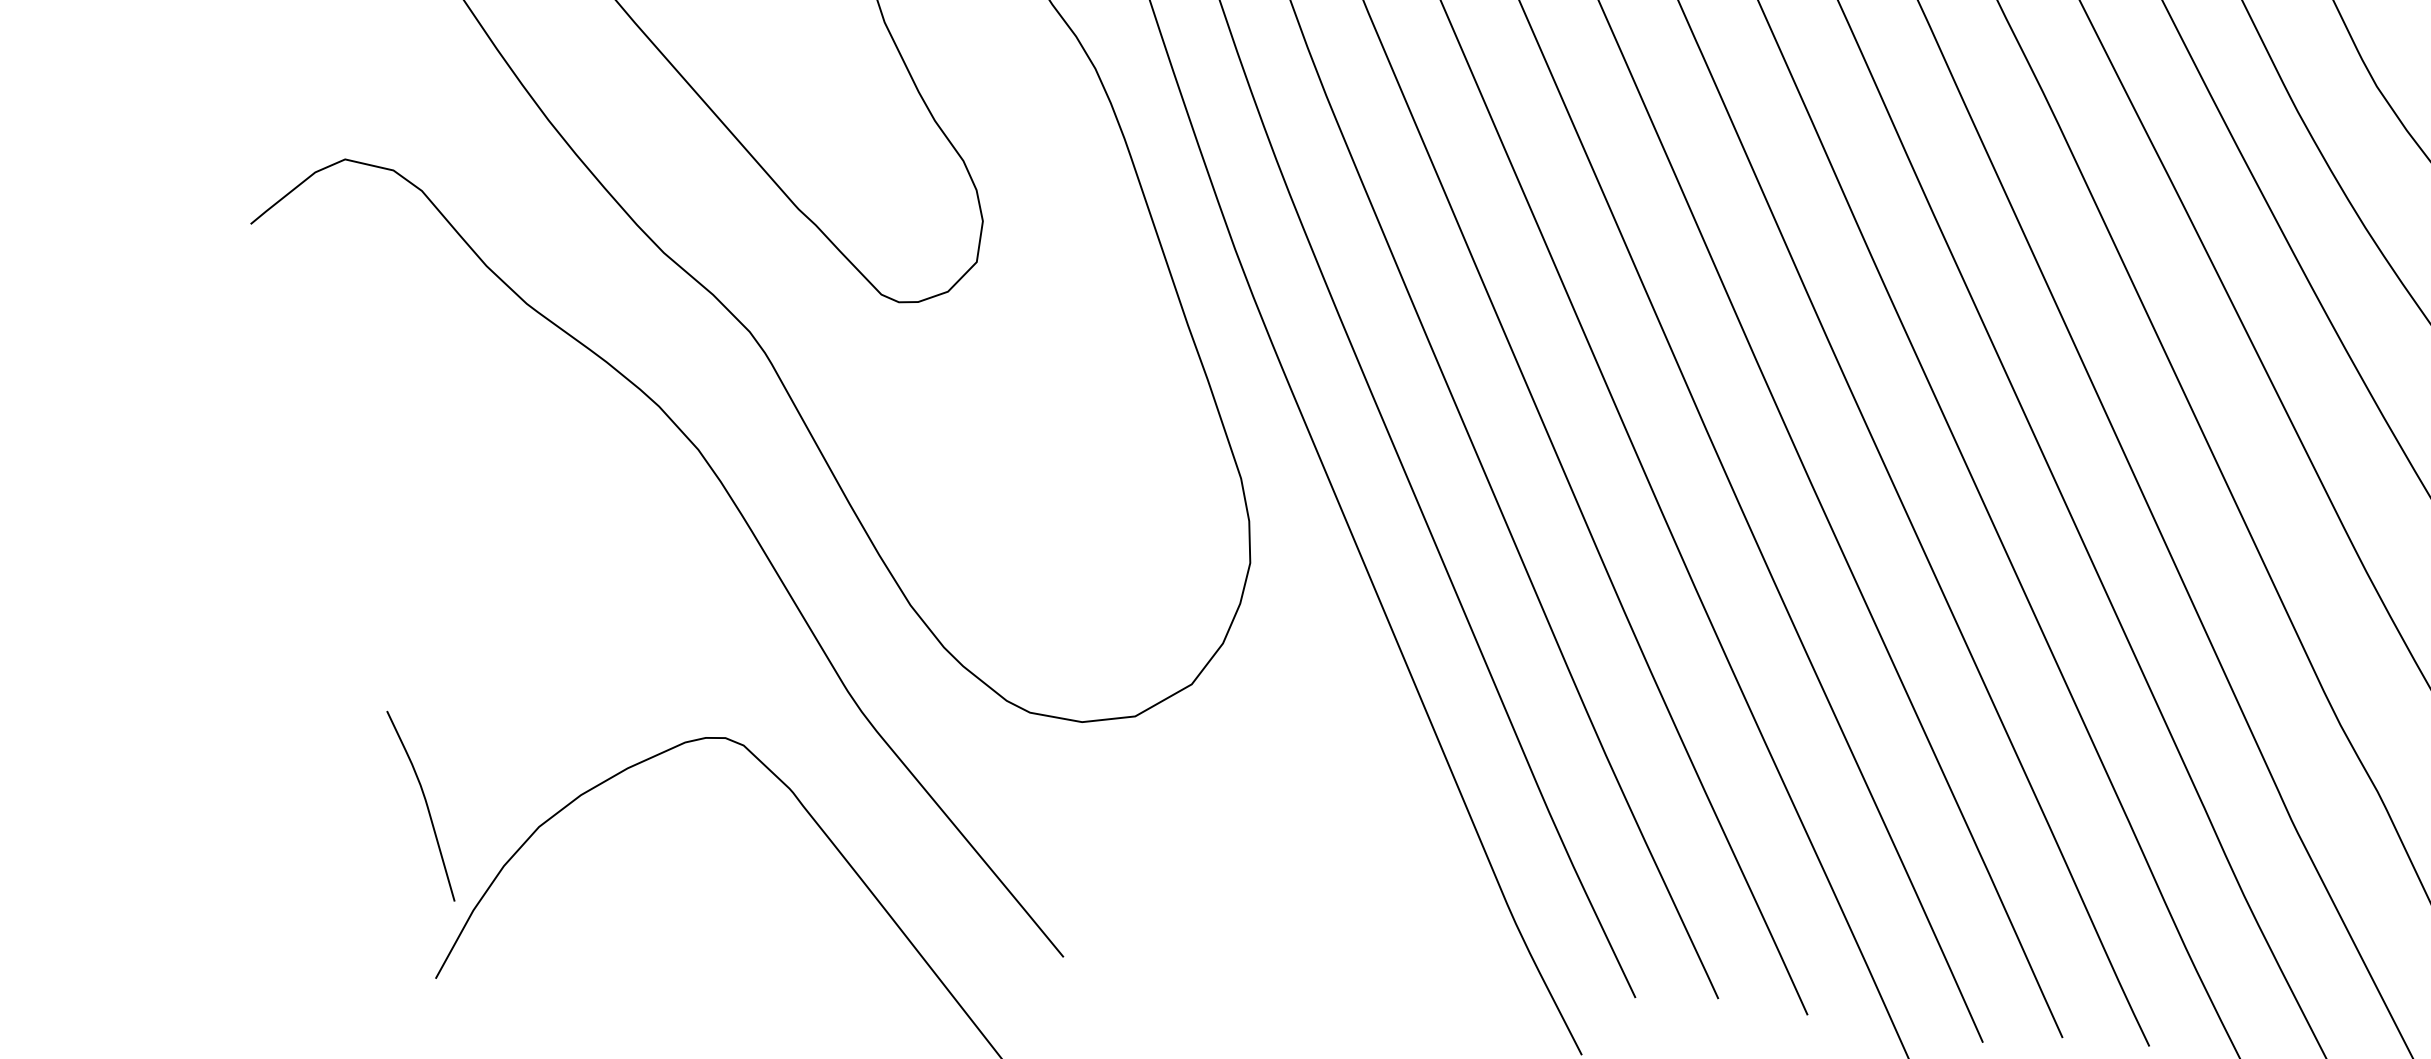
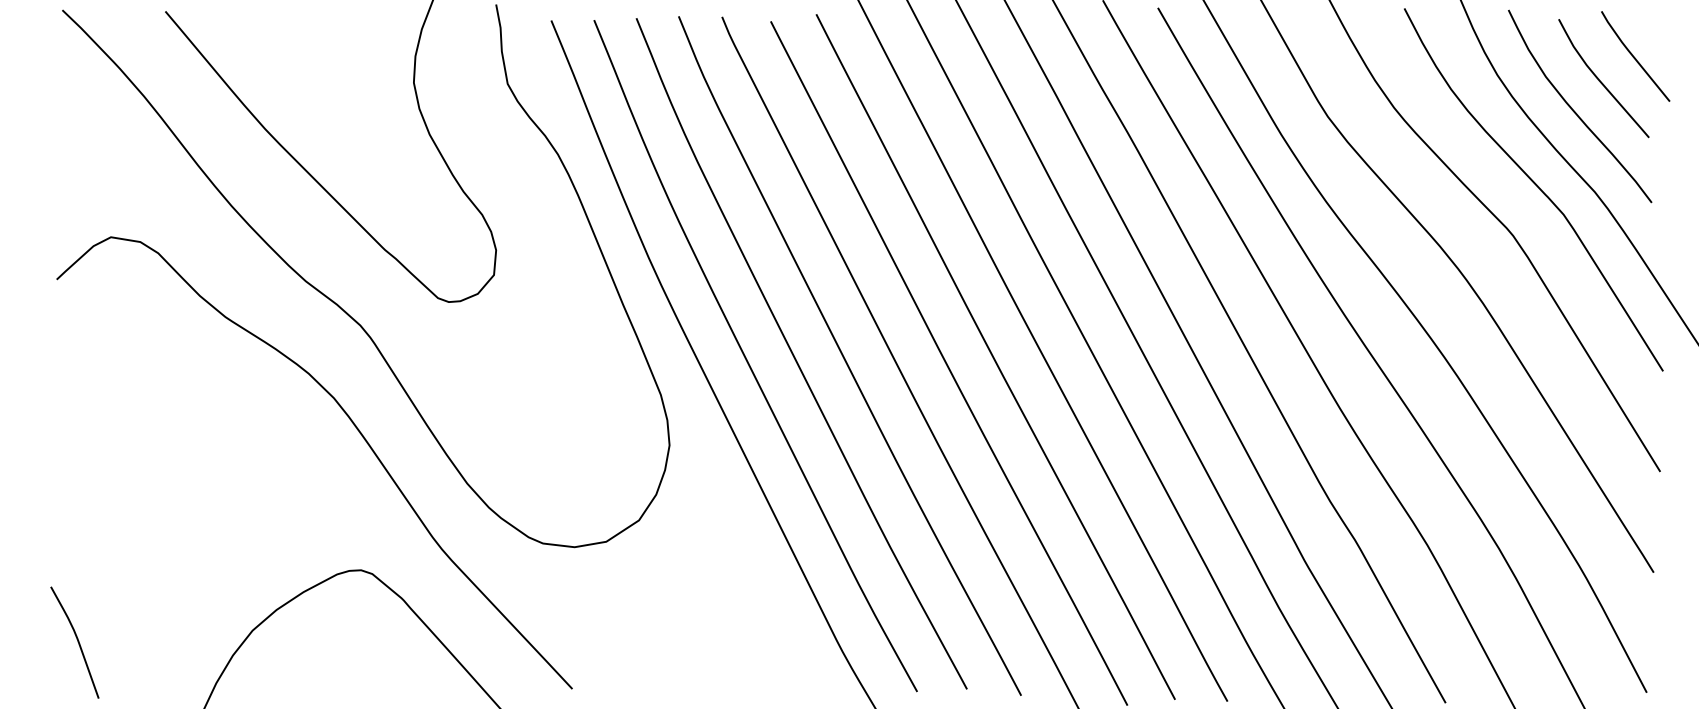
curve: (425, 806) -> (77, 642), moved

